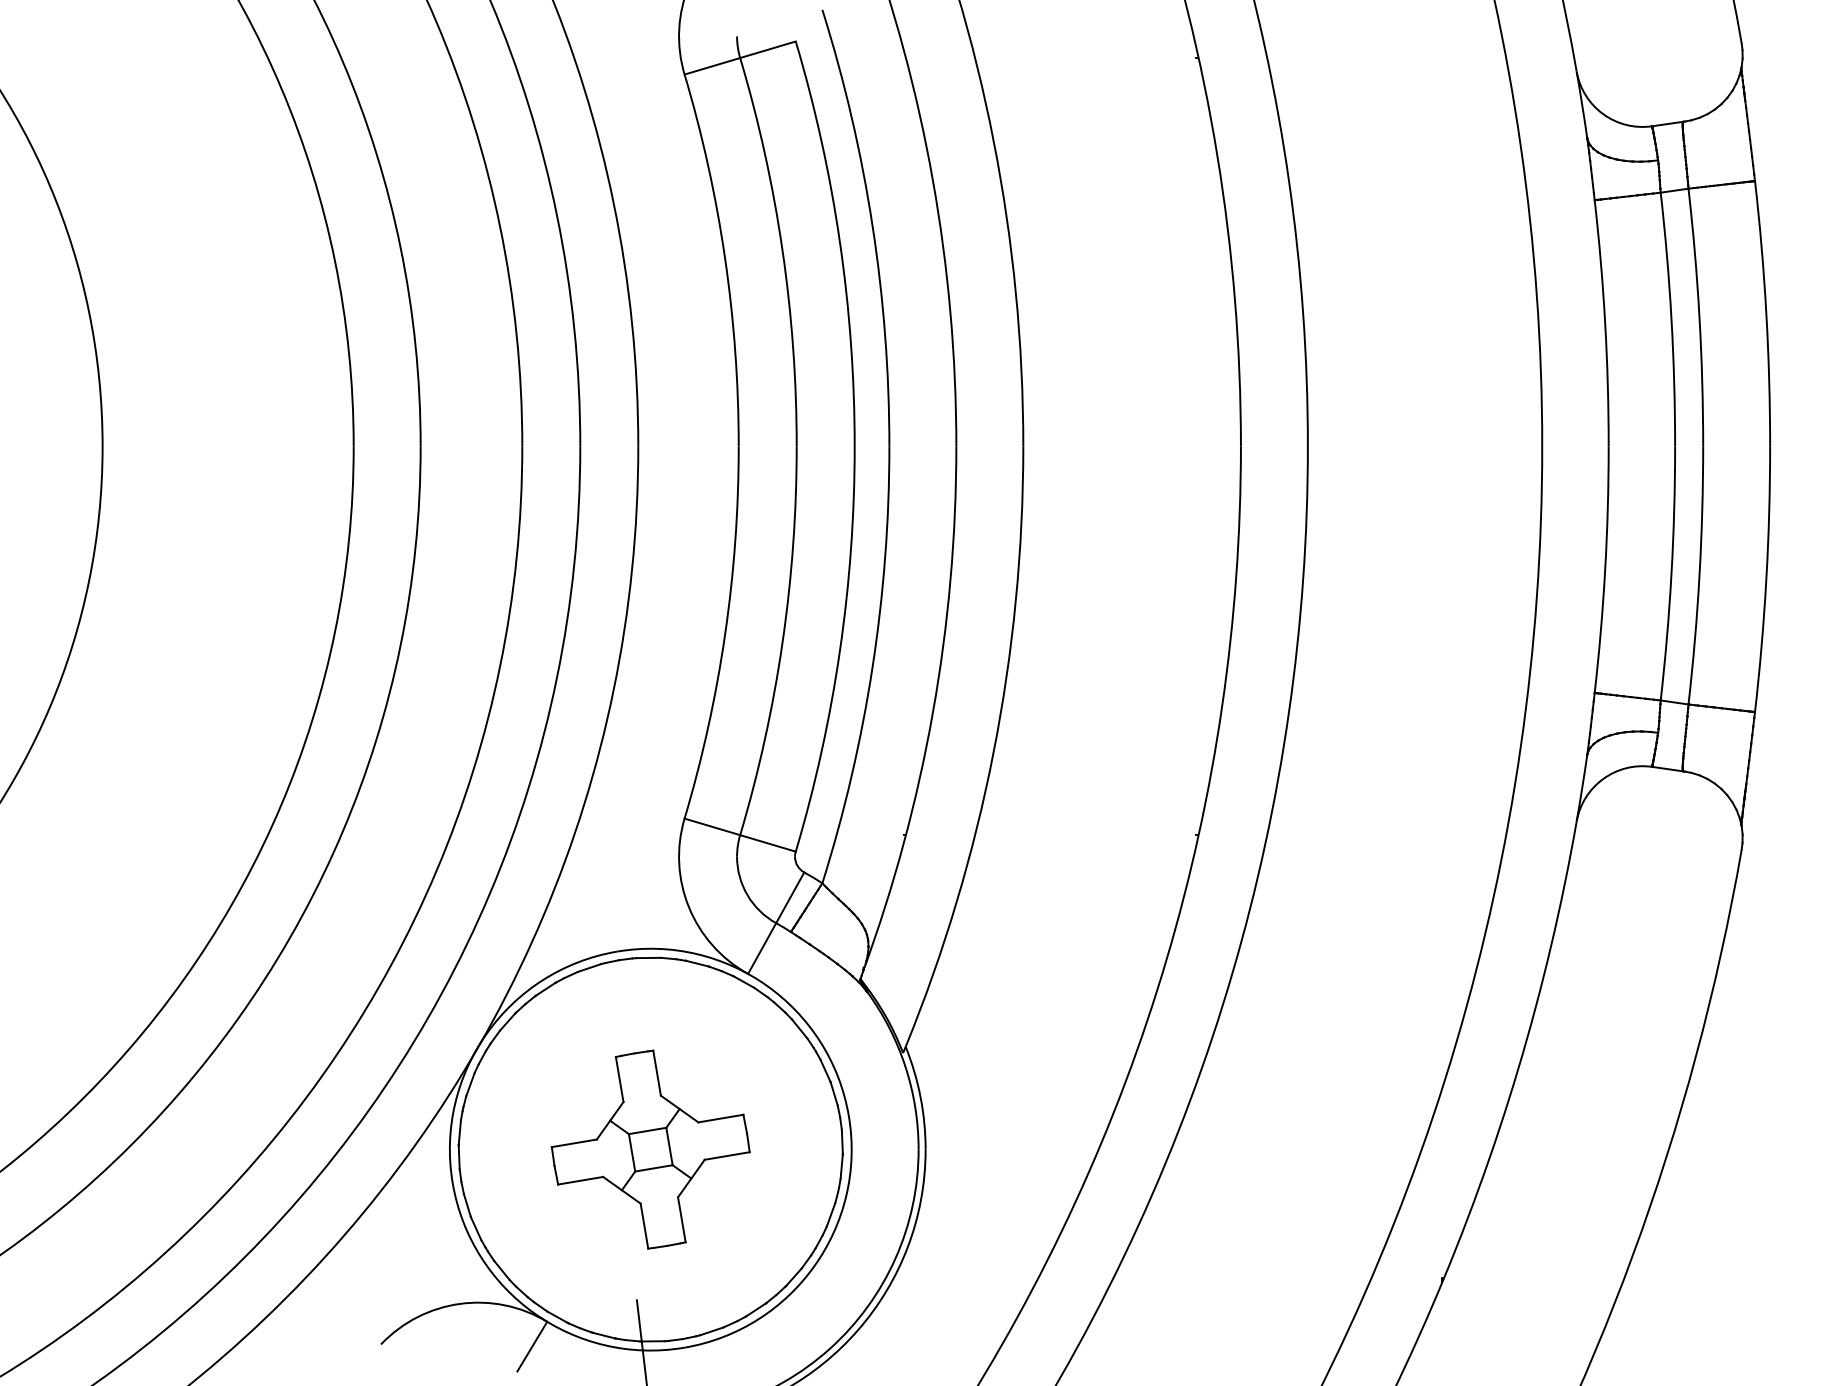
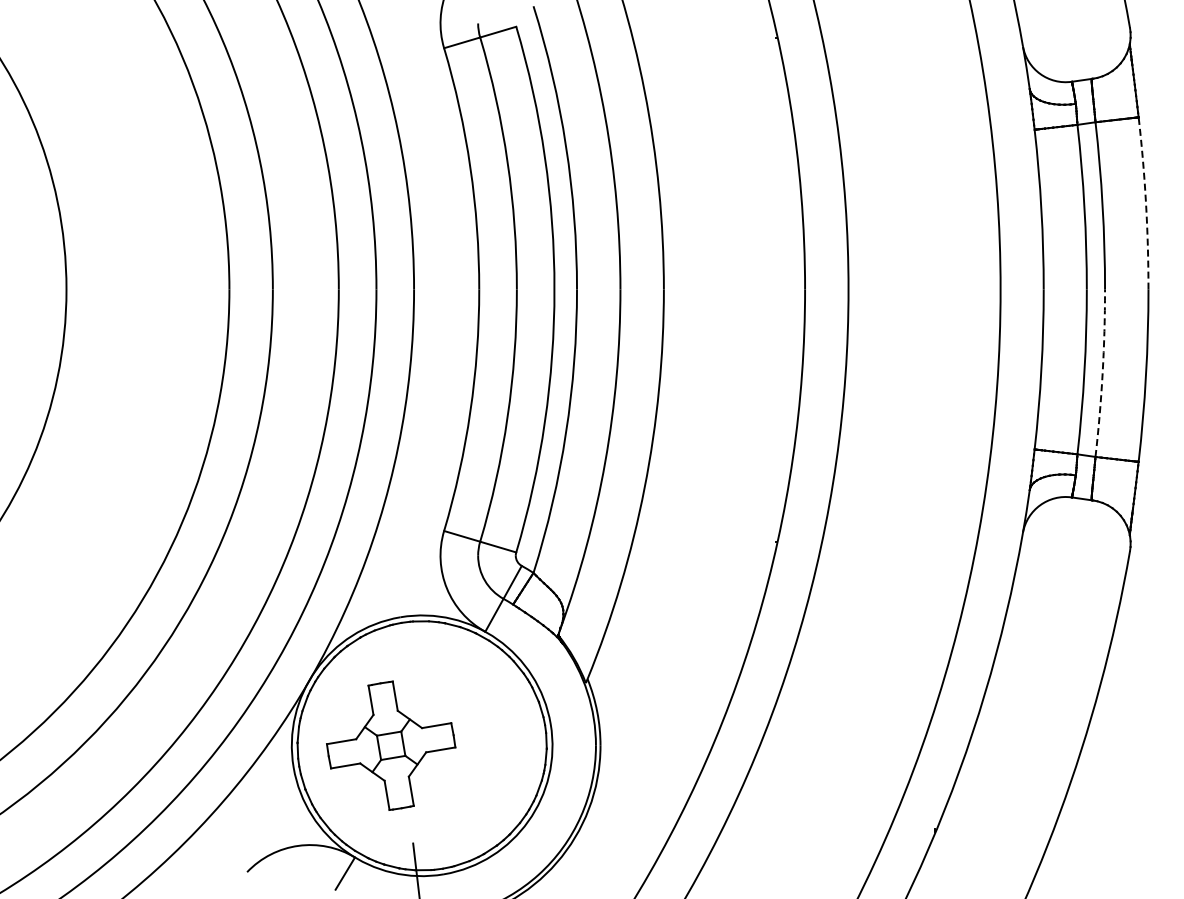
arc: (1767, 313) -> (1146, 203), solid -> dashed
arc: (1699, 575) -> (1102, 373), solid -> dashed
part: (651, 1149) -> (391, 745), moved

